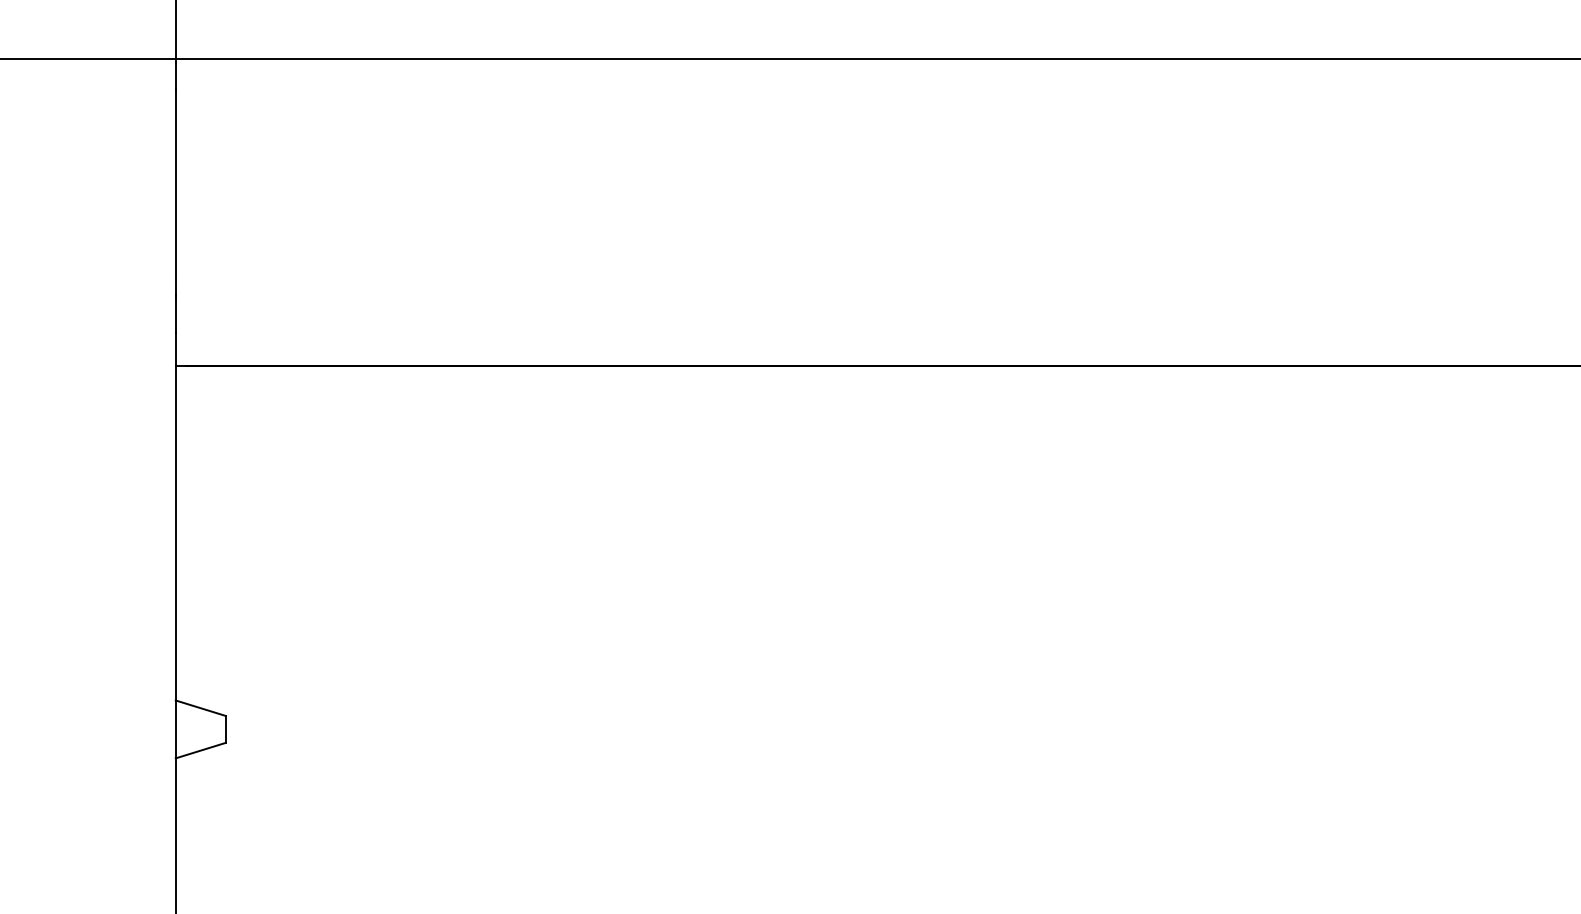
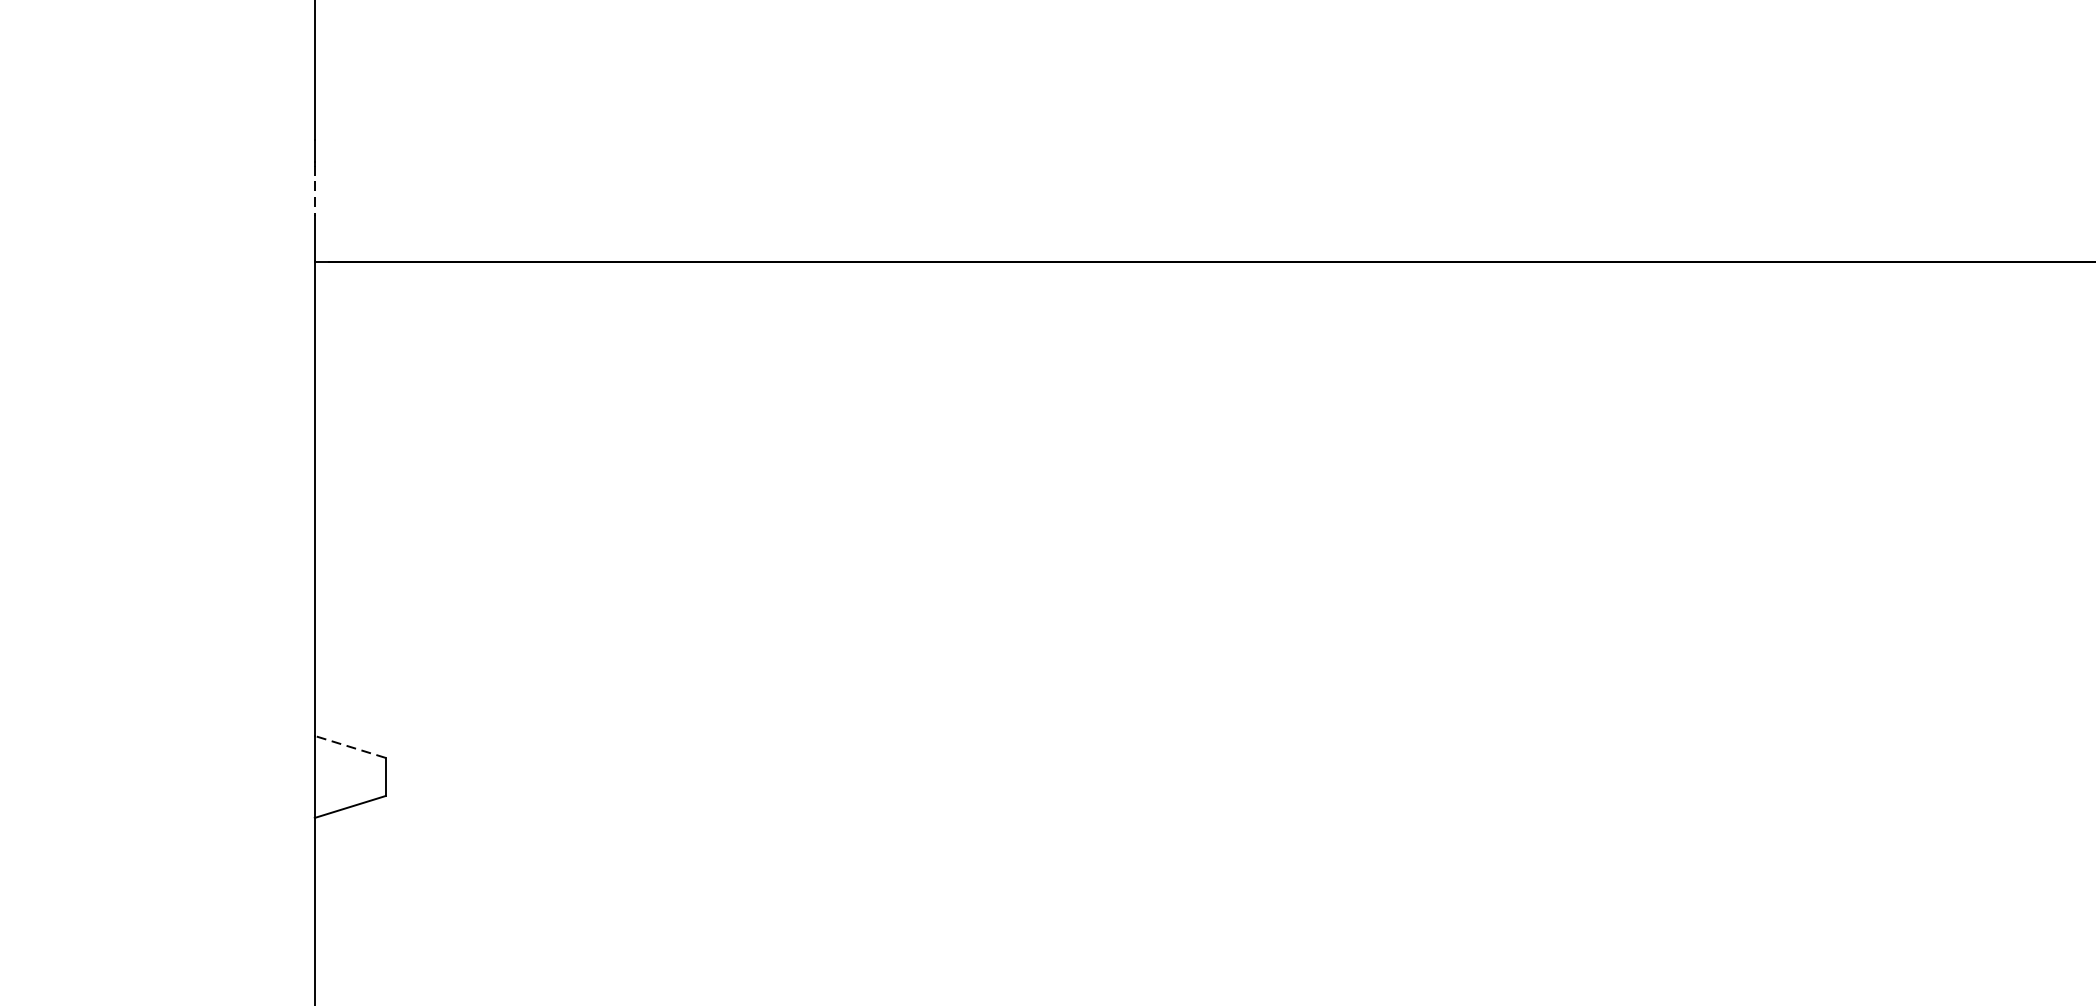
line: (175, 315) -> (314, 190), solid -> dashed
line: (200, 708) -> (349, 747), solid -> dashed

